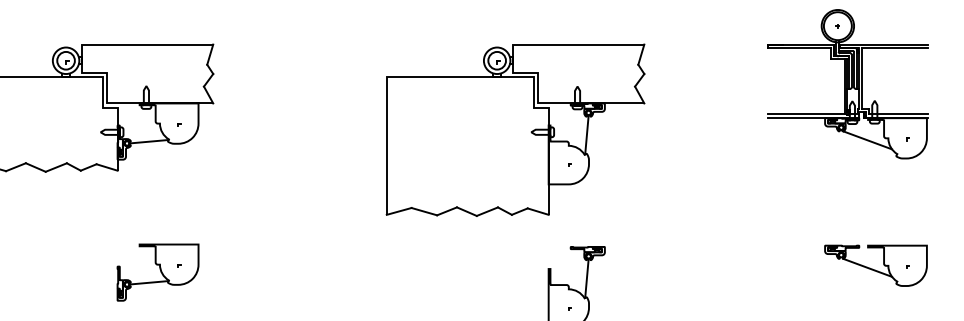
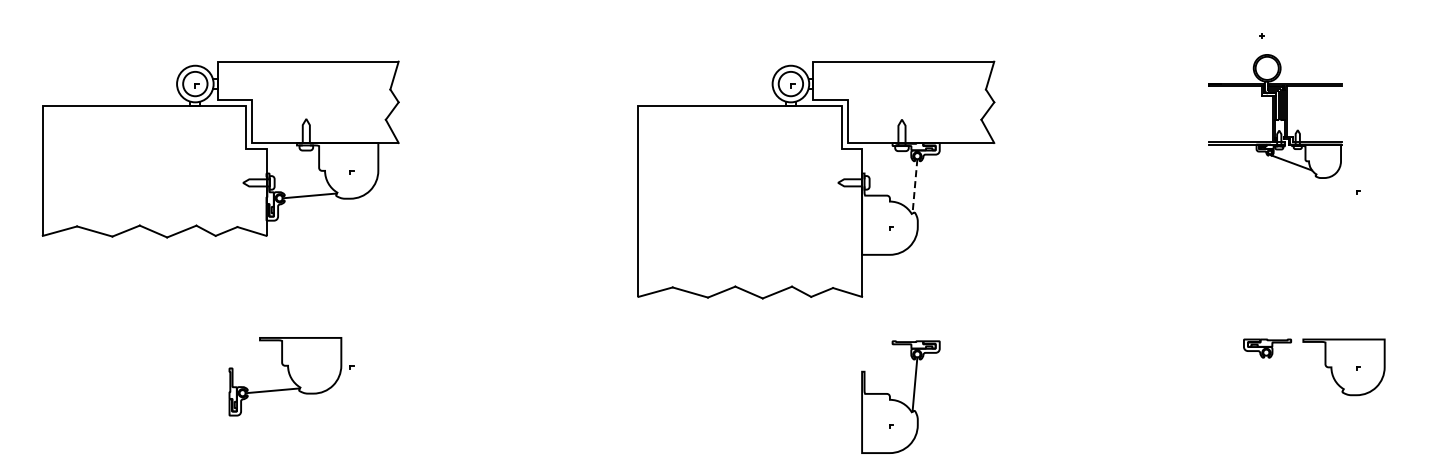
part: (847, 84) -> (1275, 116), size x0.6
line: (586, 134) -> (914, 186), solid -> dashed
line: (867, 267) -> (1302, 369), removed
part: (158, 272) -> (285, 376), moved

